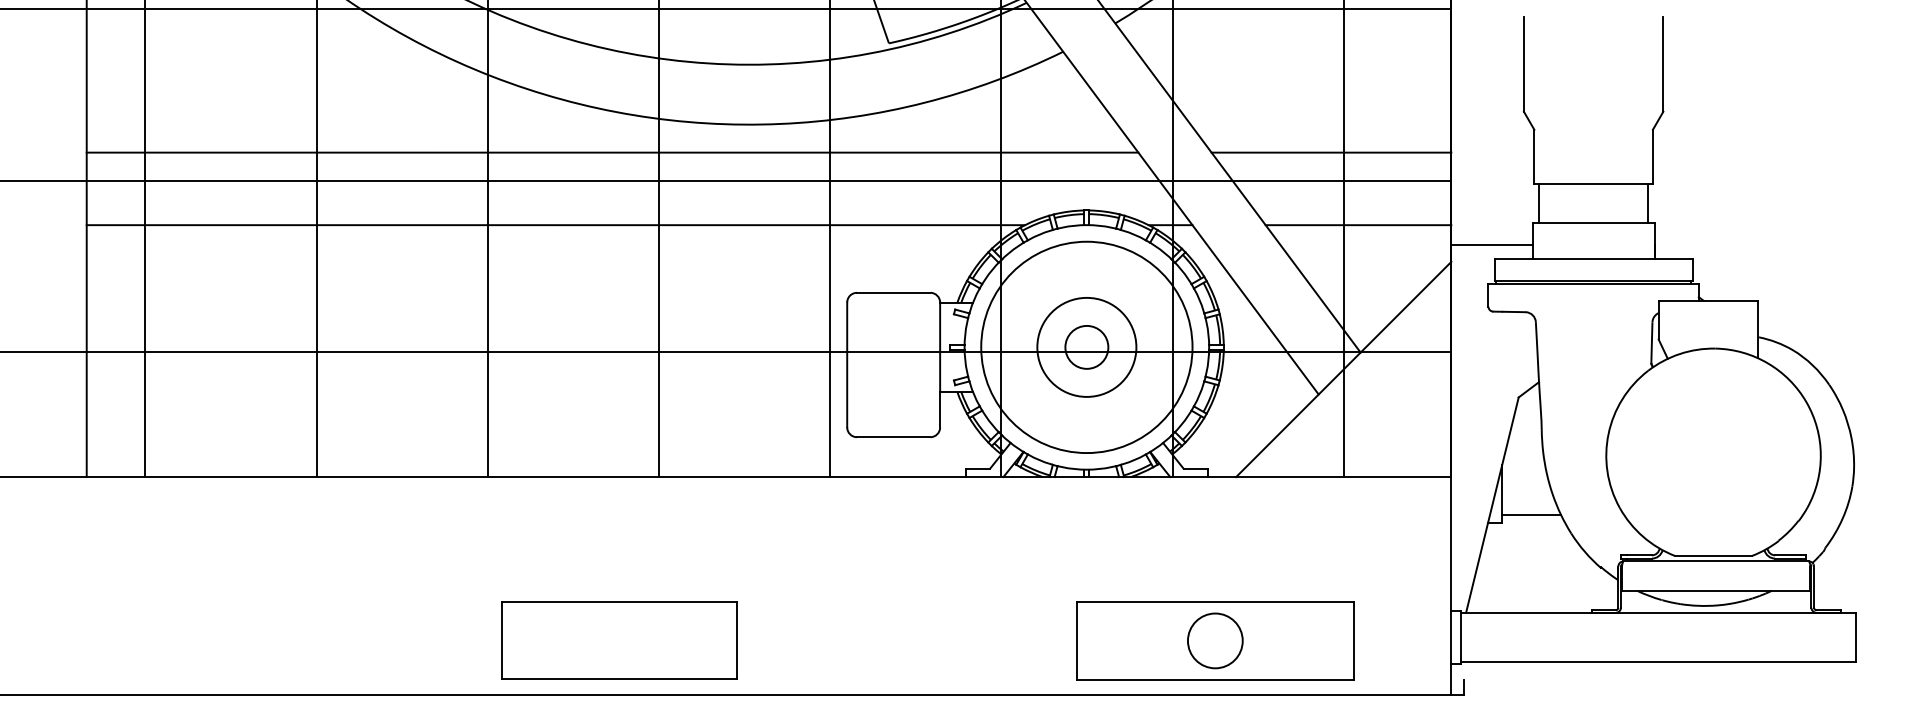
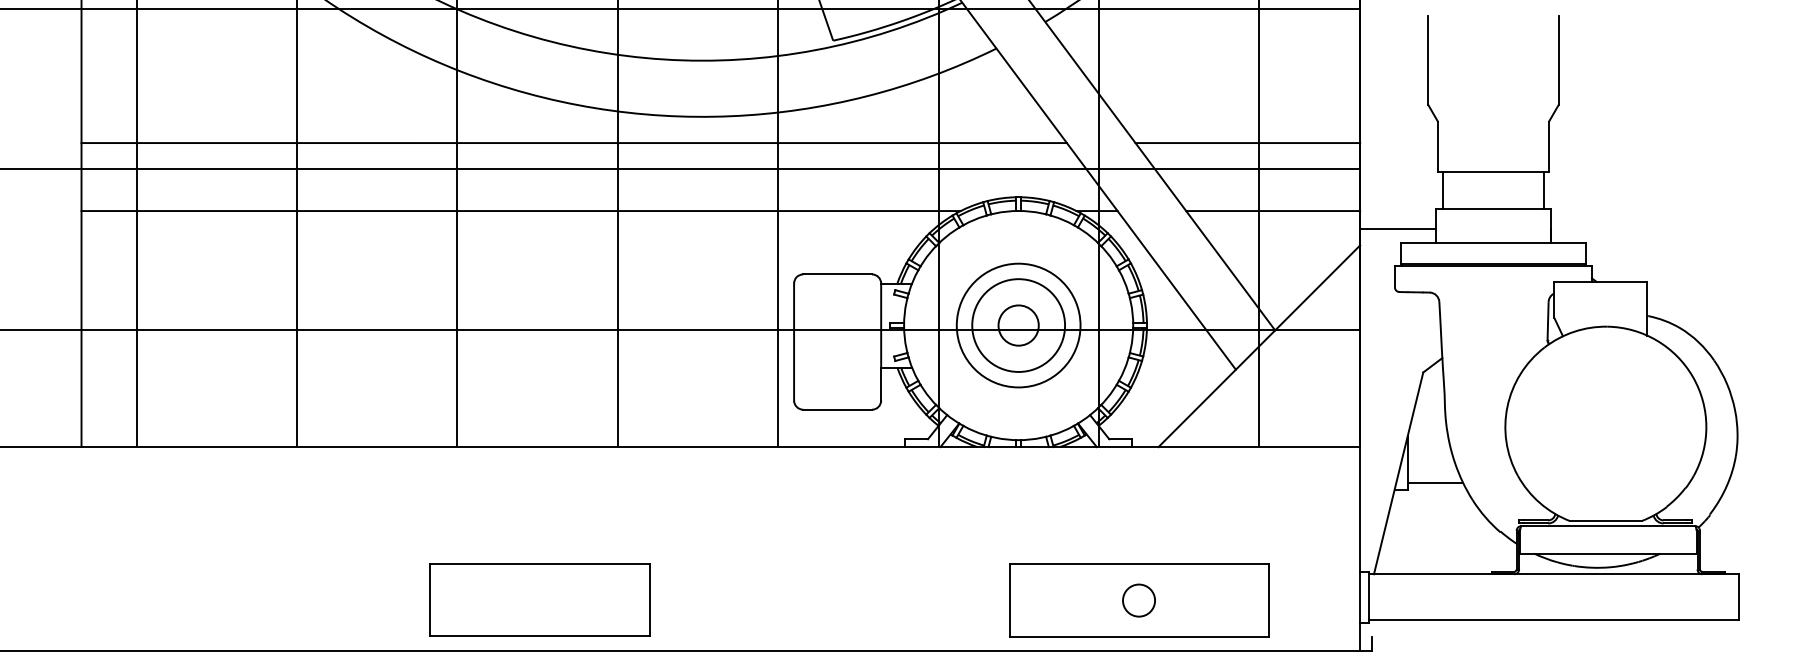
circle: (1086, 347) -> (1018, 325), size x0.62
part: (619, 640) -> (539, 600), moved
circle: (1215, 640) -> (1139, 600), size x0.62

